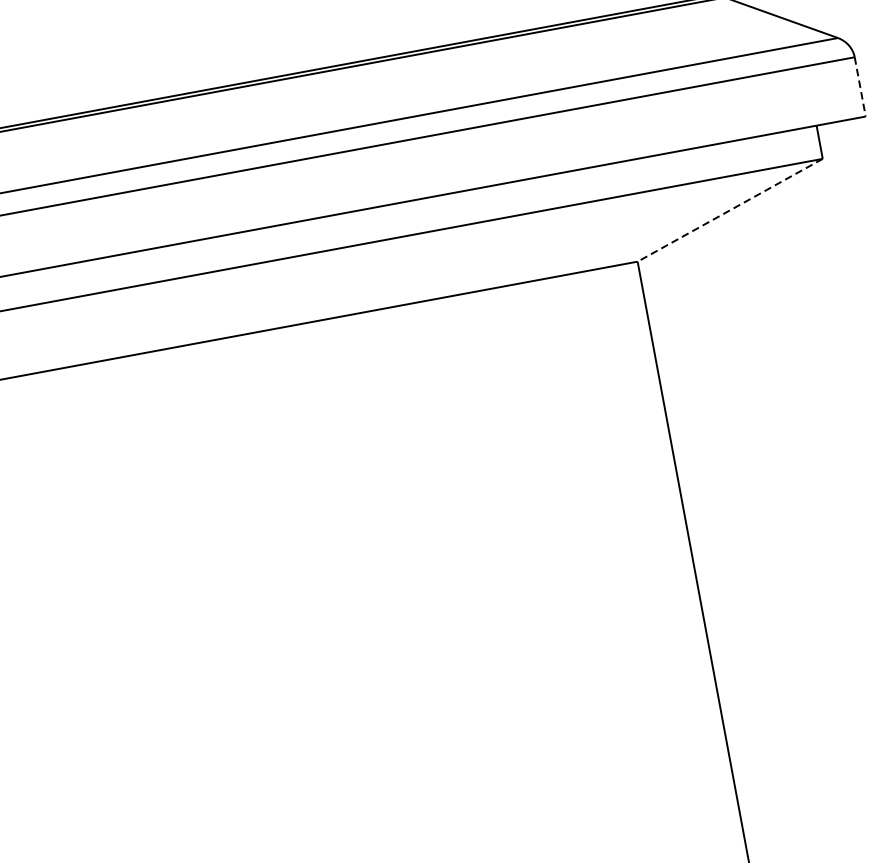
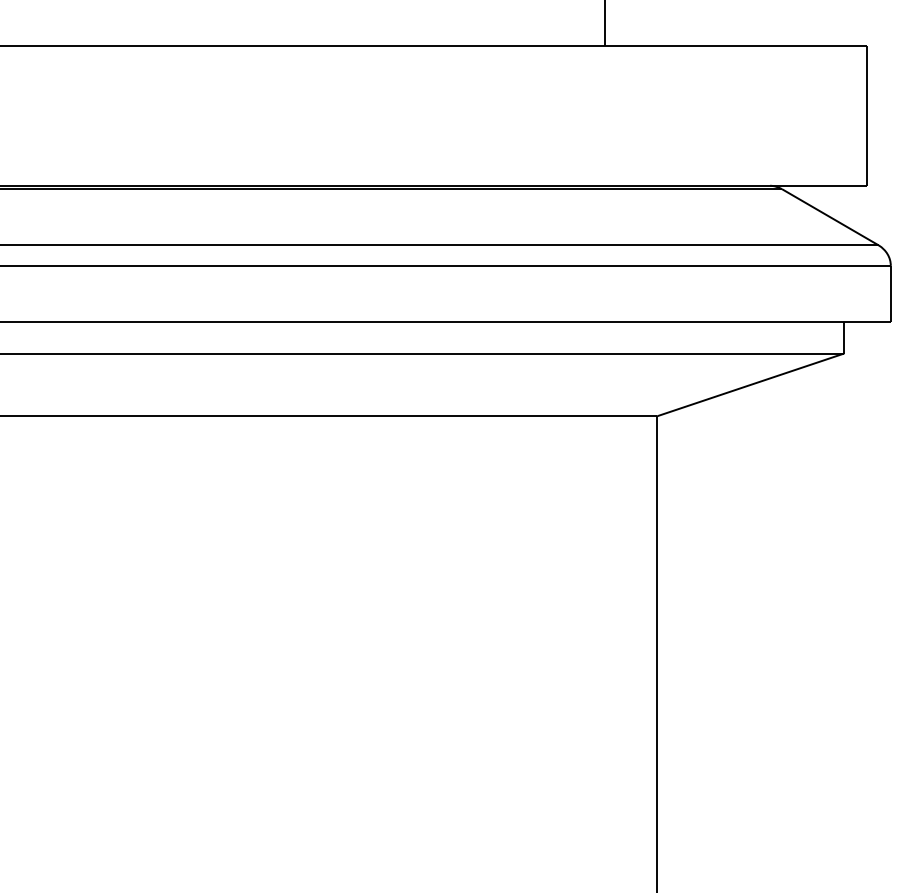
line: (859, 87) -> (890, 294), dashed -> solid
line: (729, 209) -> (750, 384), dashed -> solid

